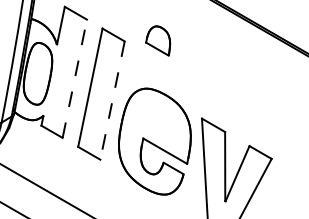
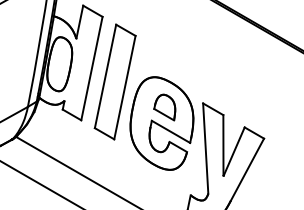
part: (157, 40) -> (164, 107), moved
line: (74, 78) -> (91, 68), dashed -> solid
line: (112, 100) -> (124, 87), dashed -> solid

